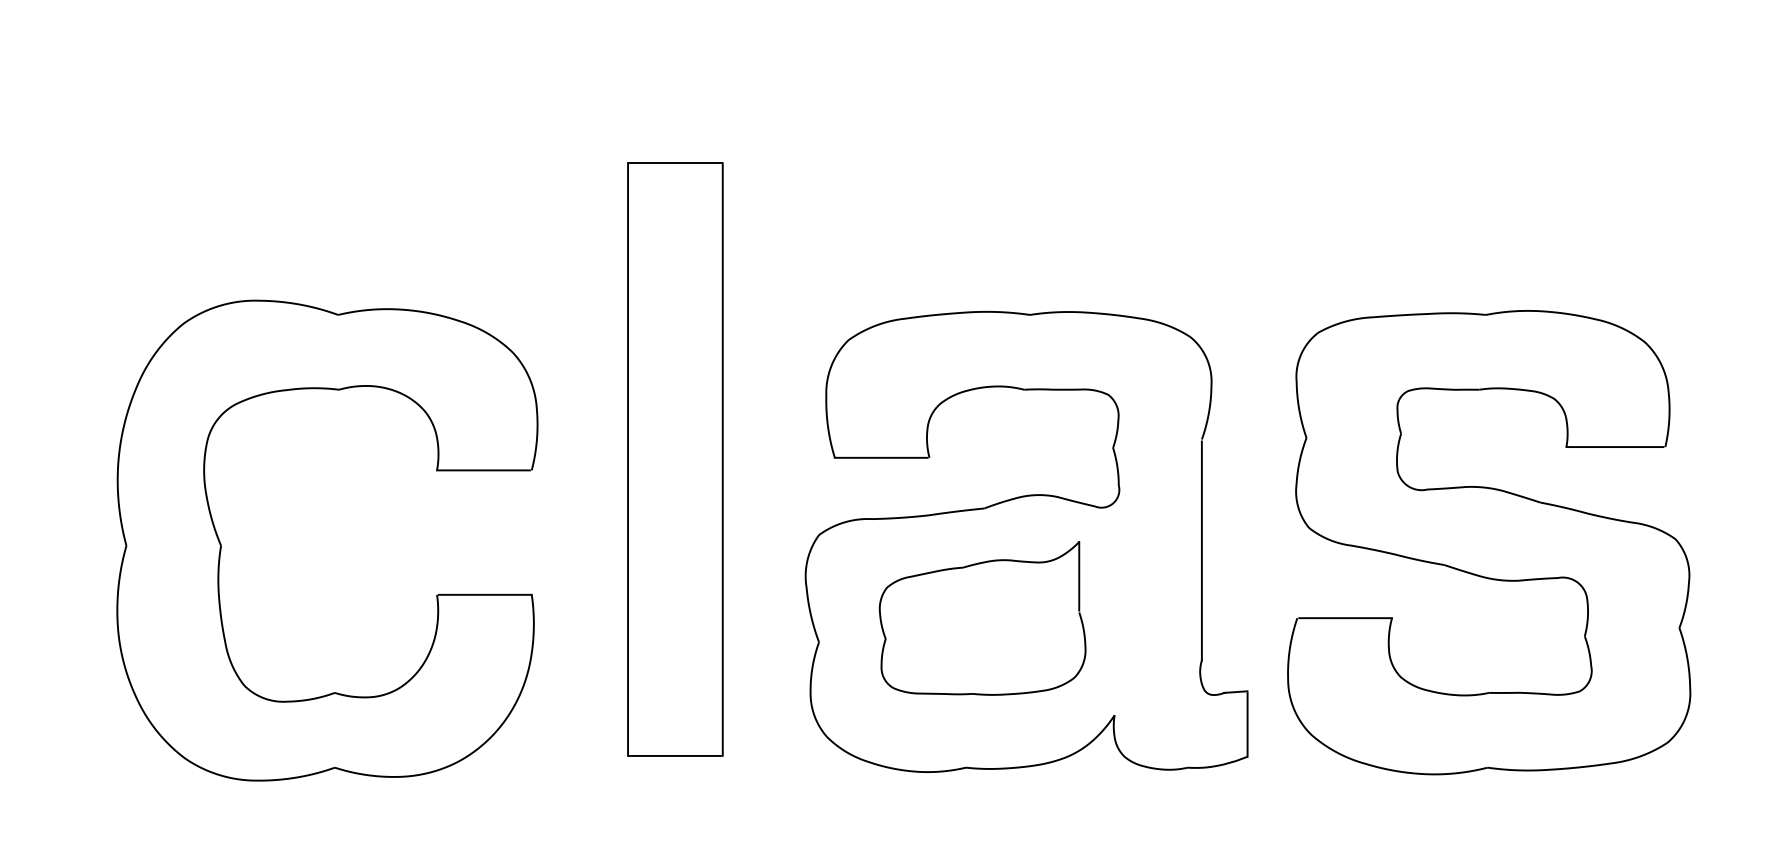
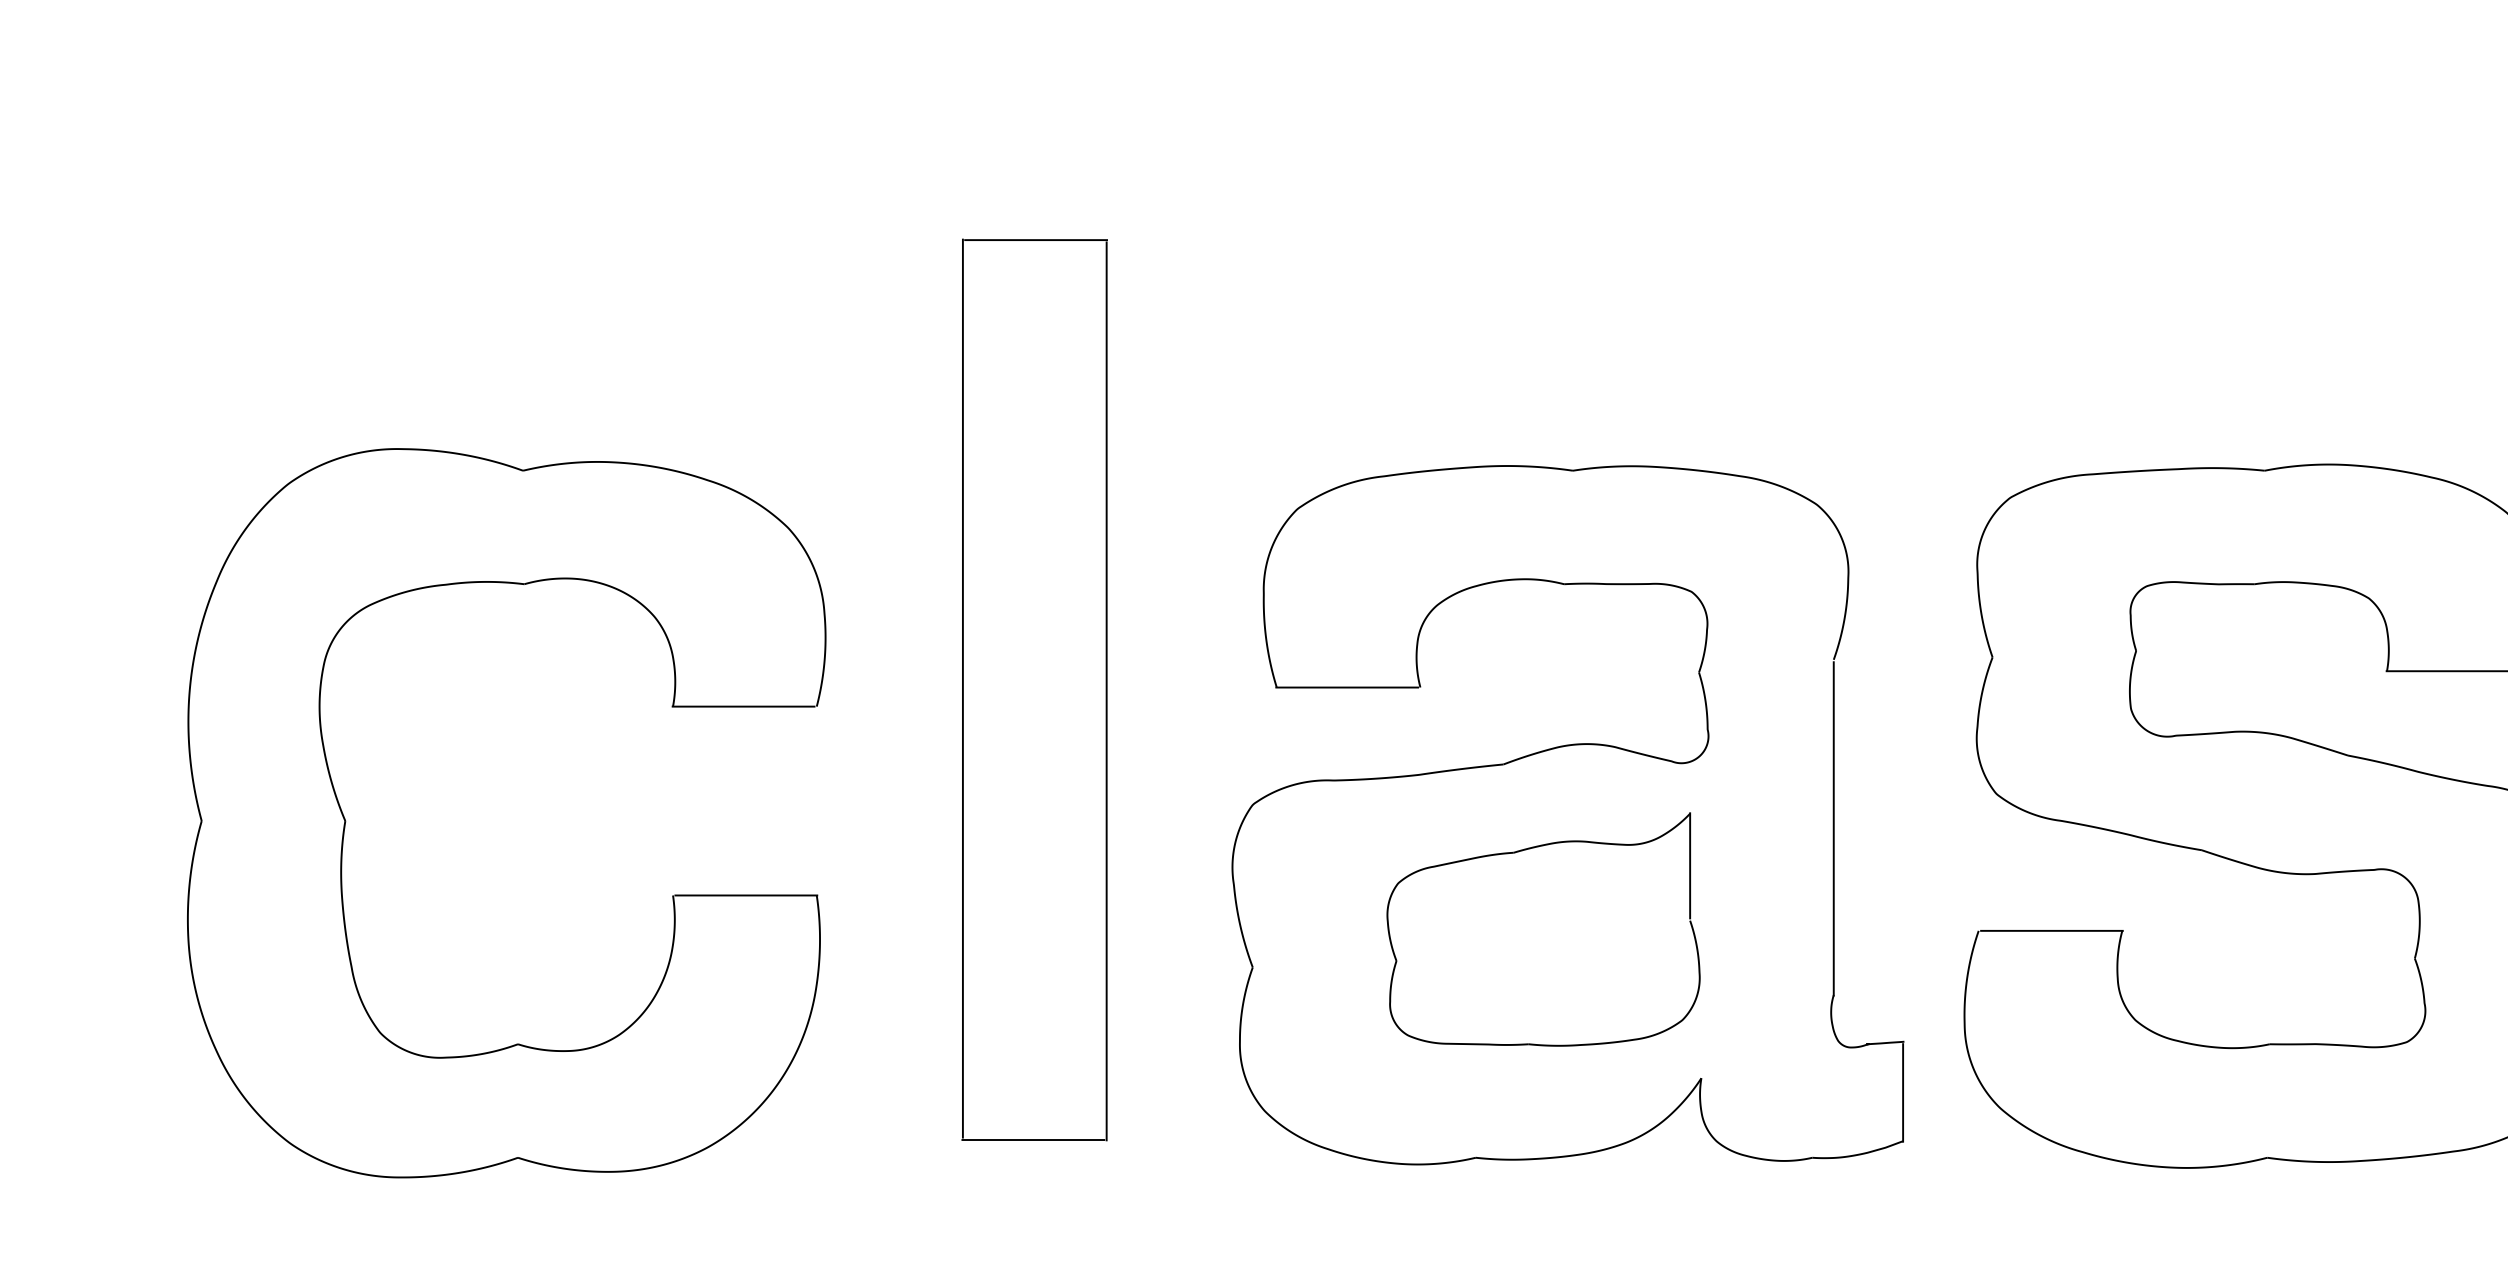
part: (982, 618) -> (1543, 929), moved

